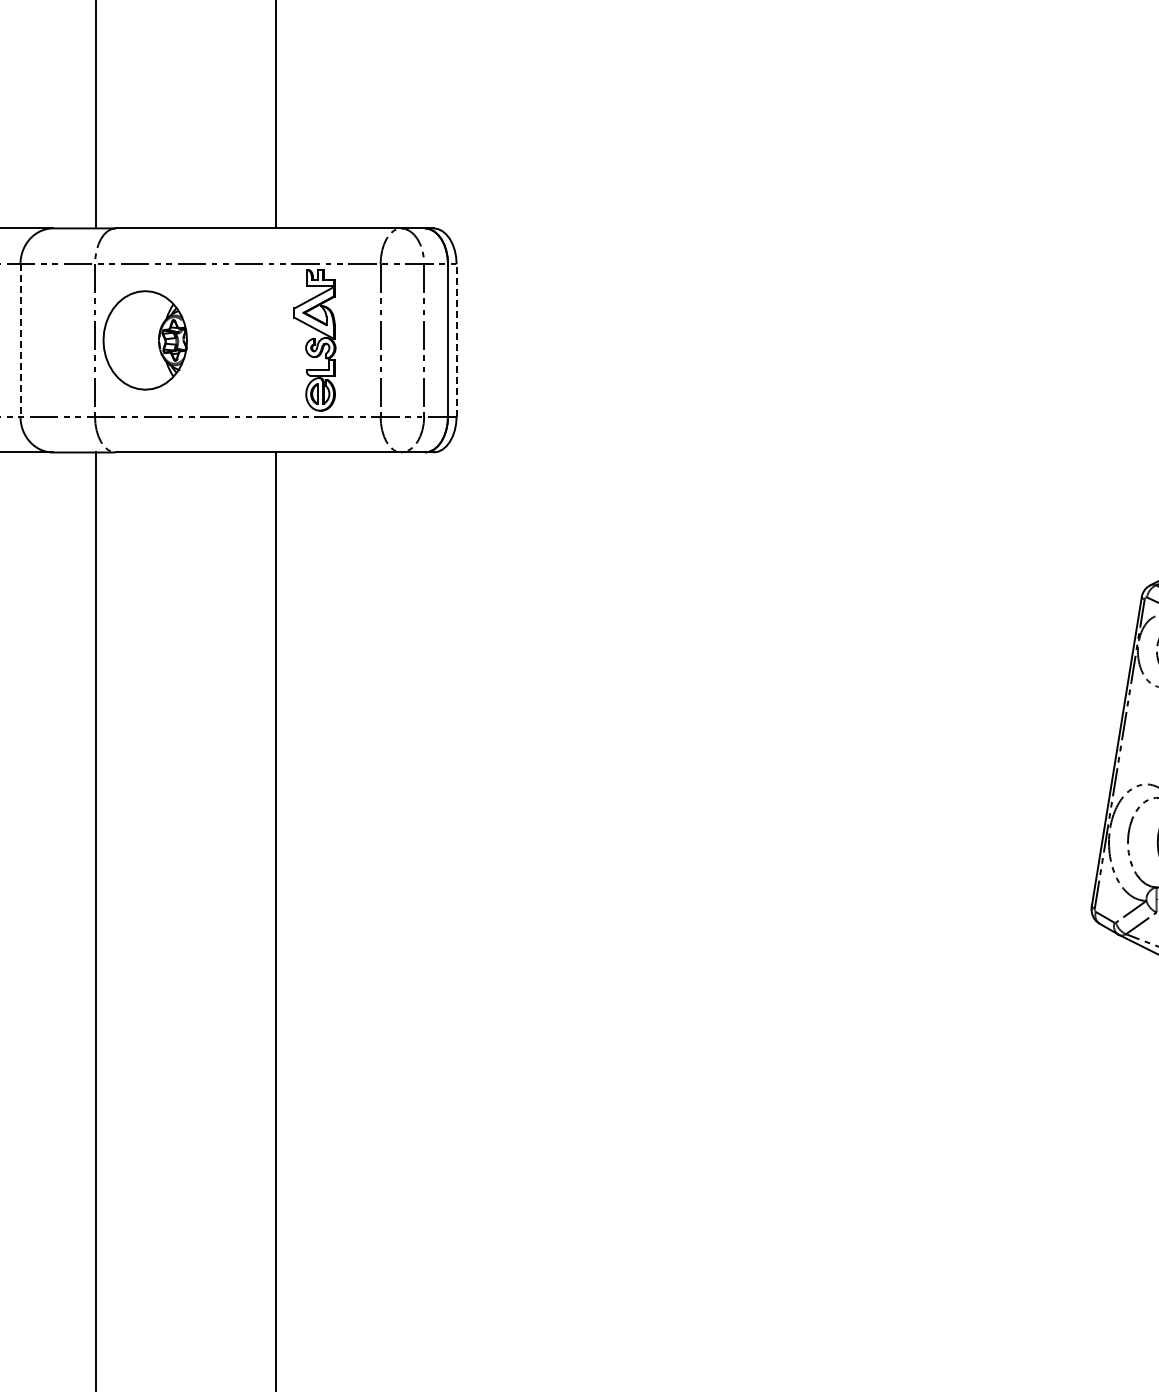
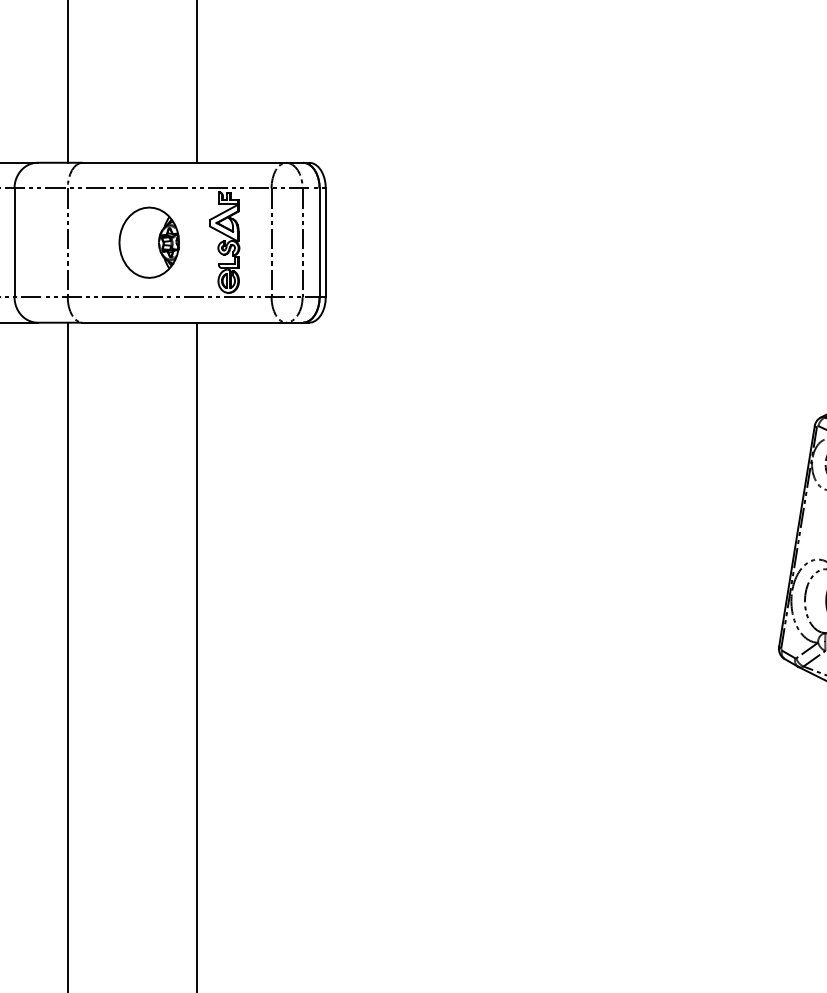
line: (456, 339) -> (325, 242), dashed -> solid
line: (20, 340) -> (14, 242), dashed -> solid
part: (144, 340) -> (148, 242), moved

